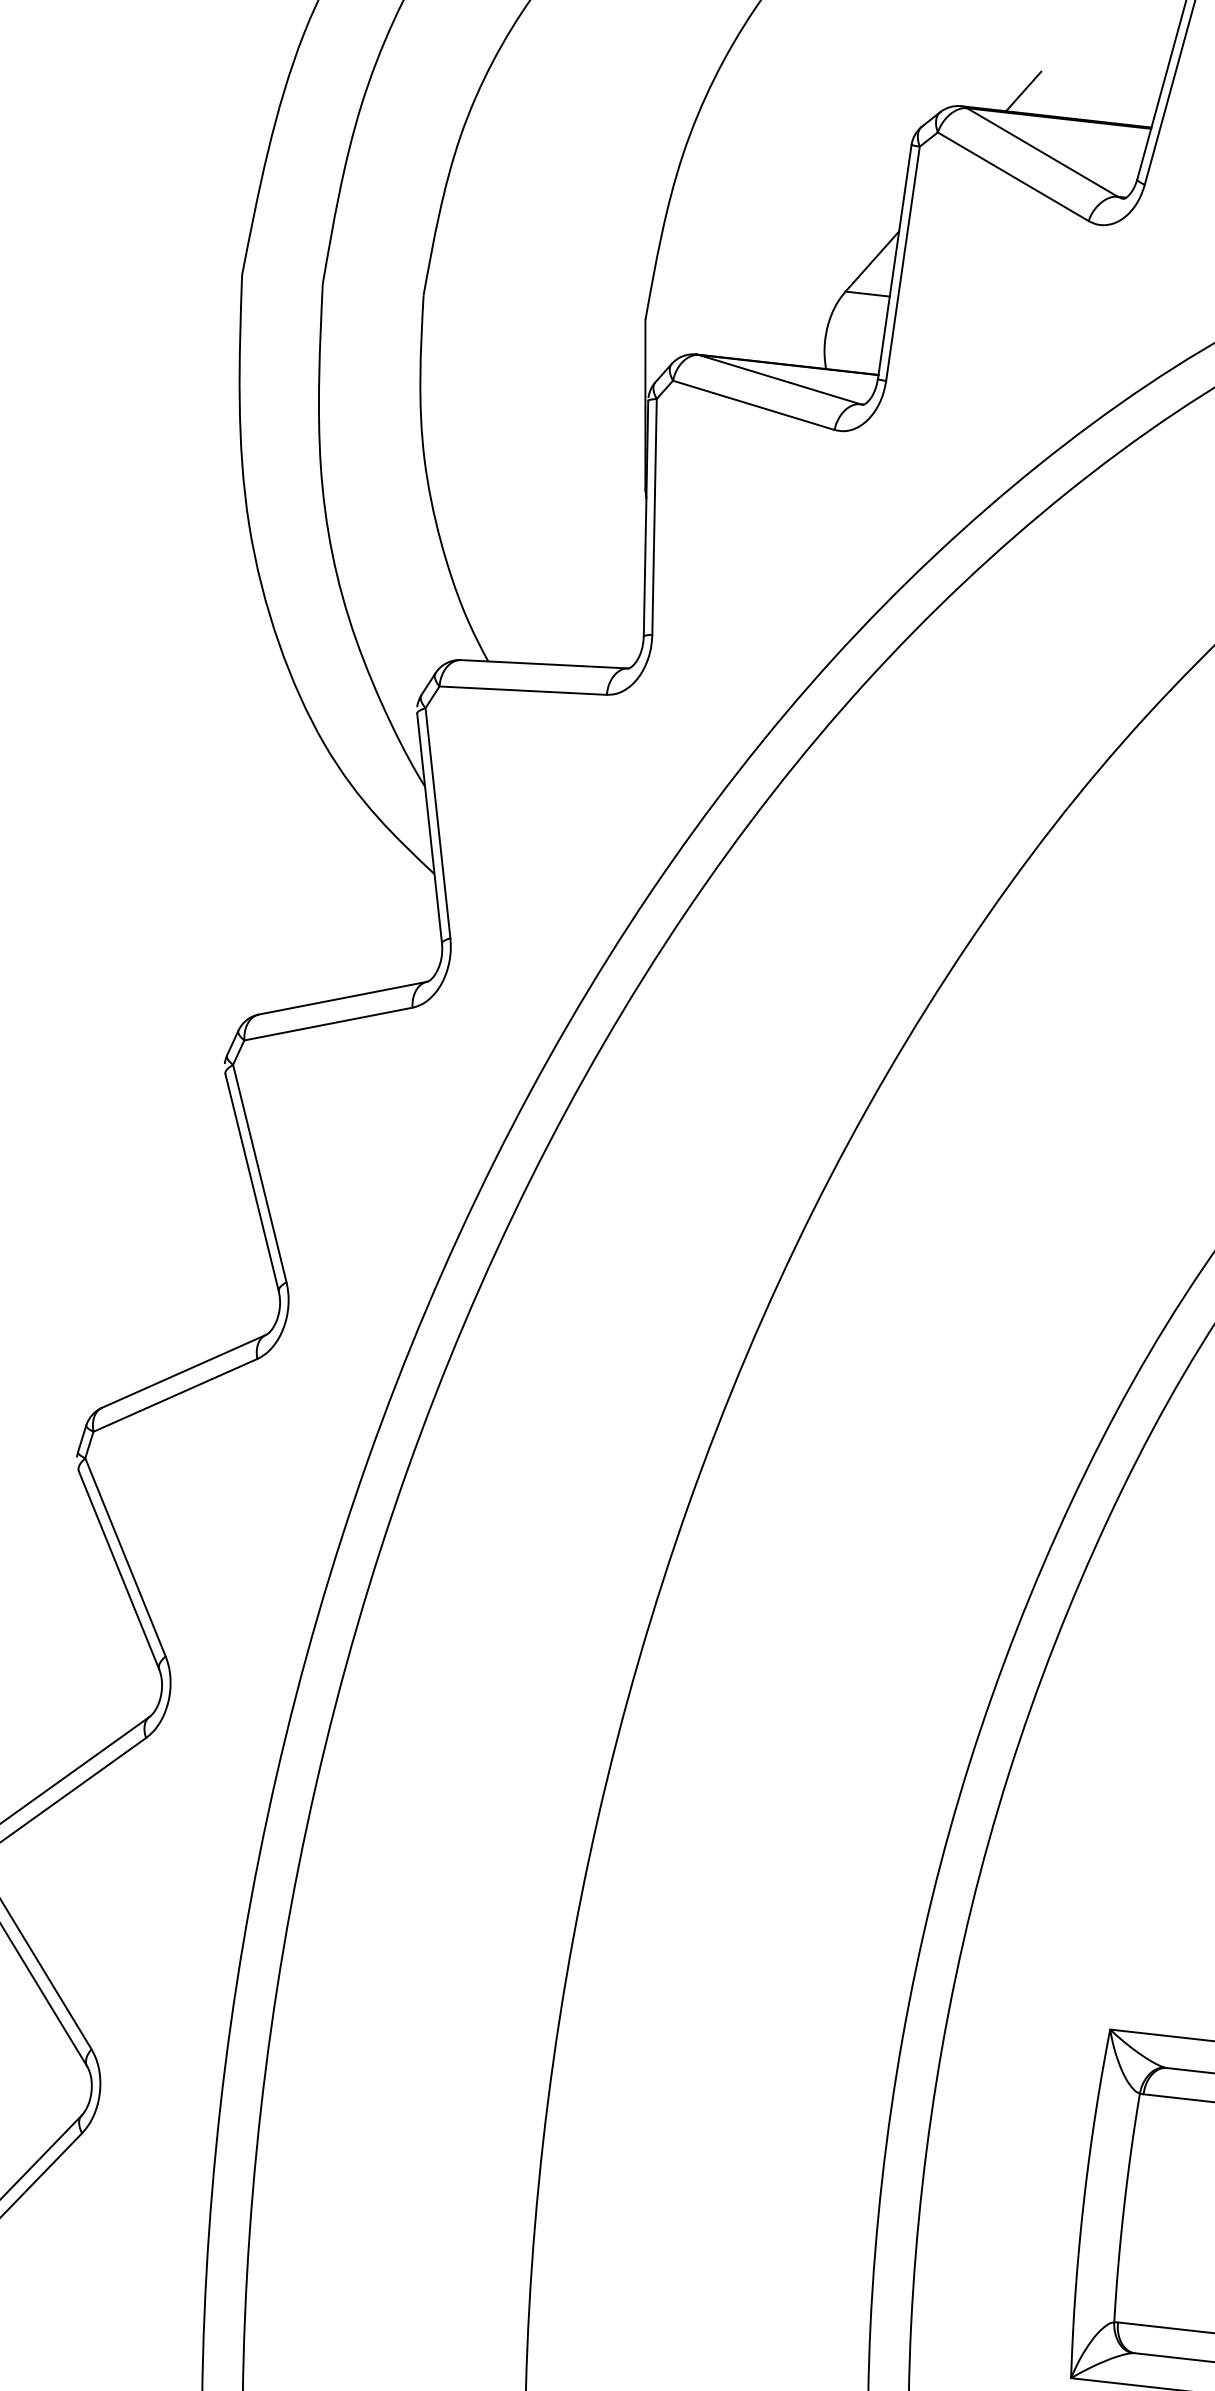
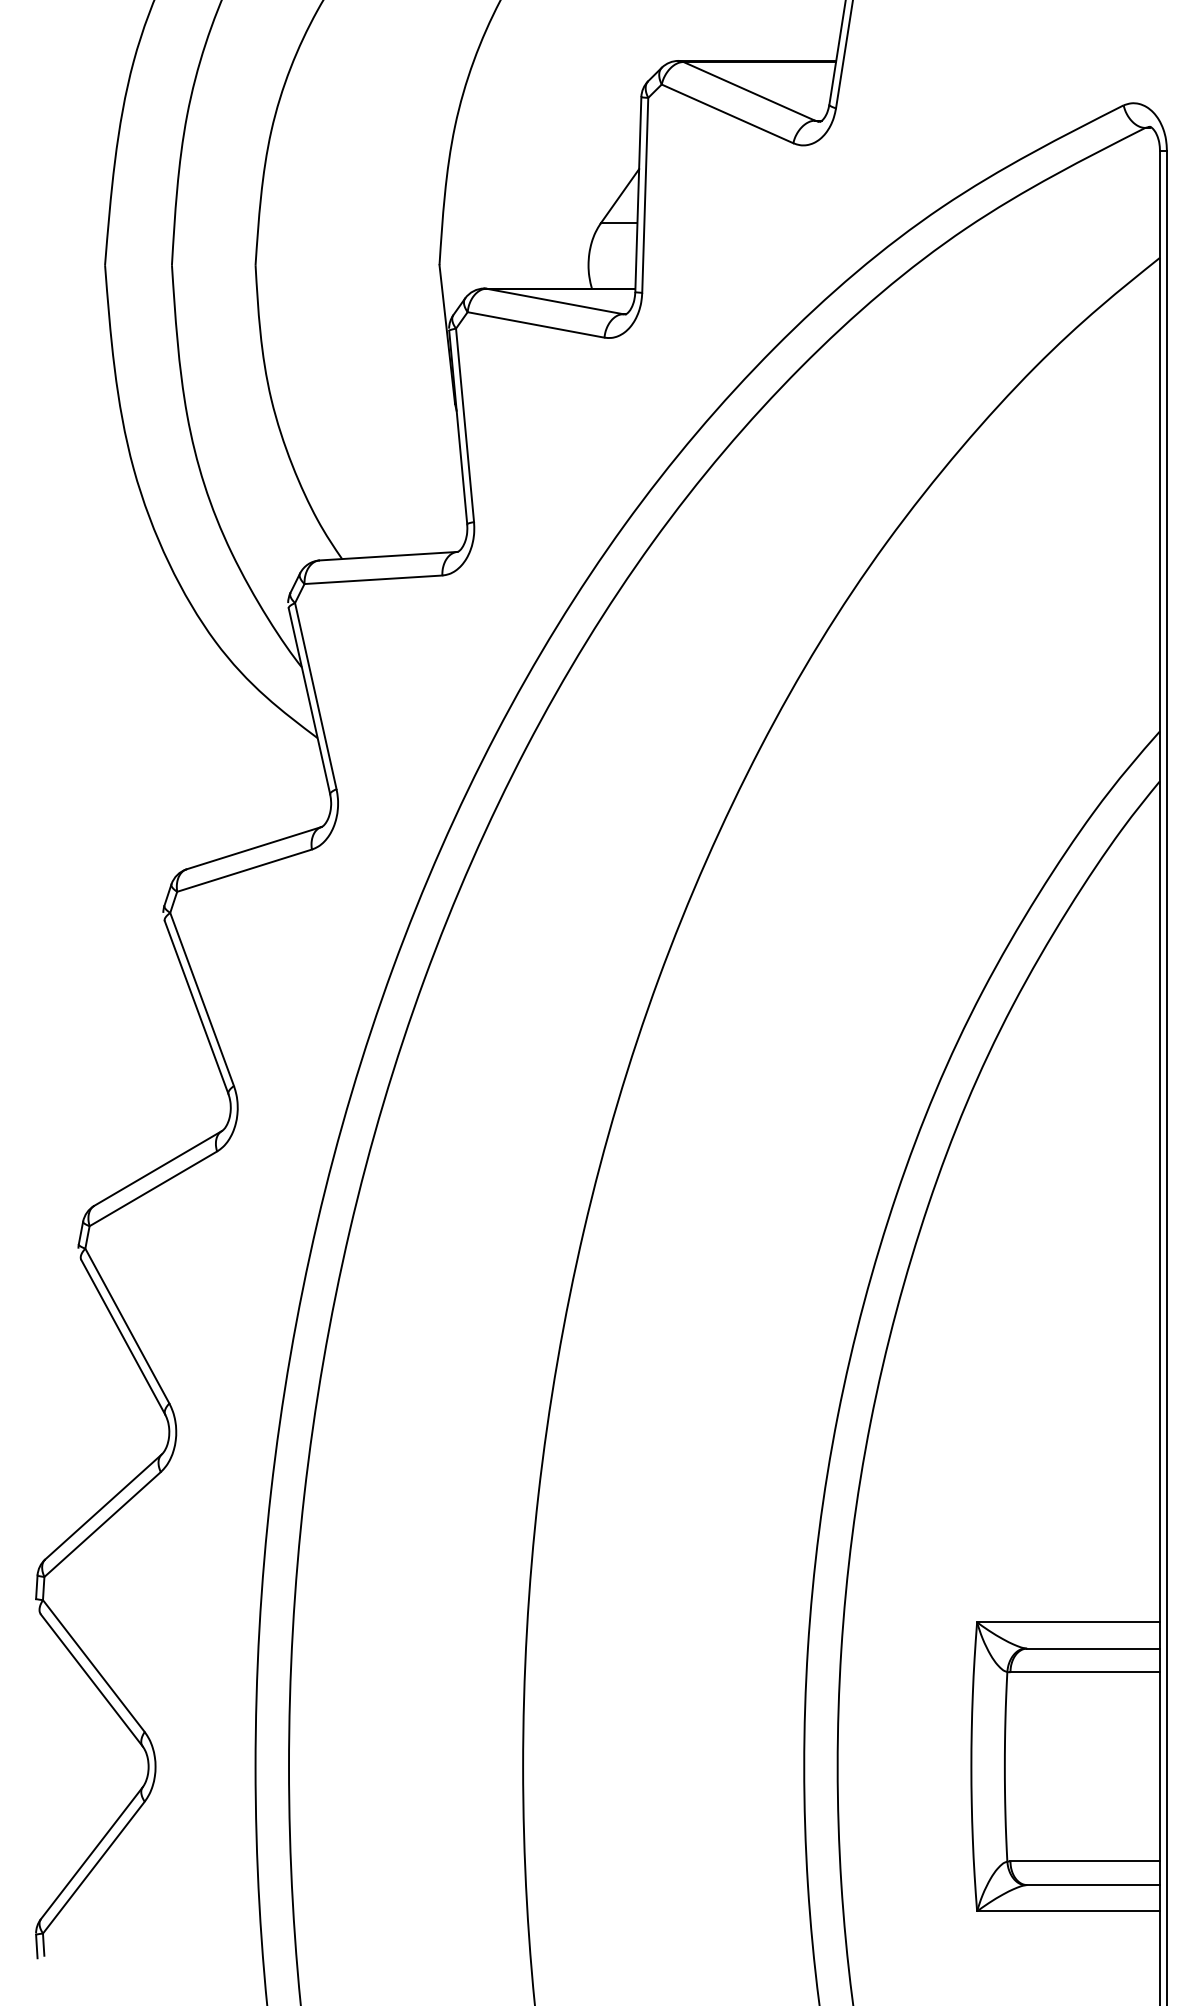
line: (1022, 90) -> (727, 42), removed

